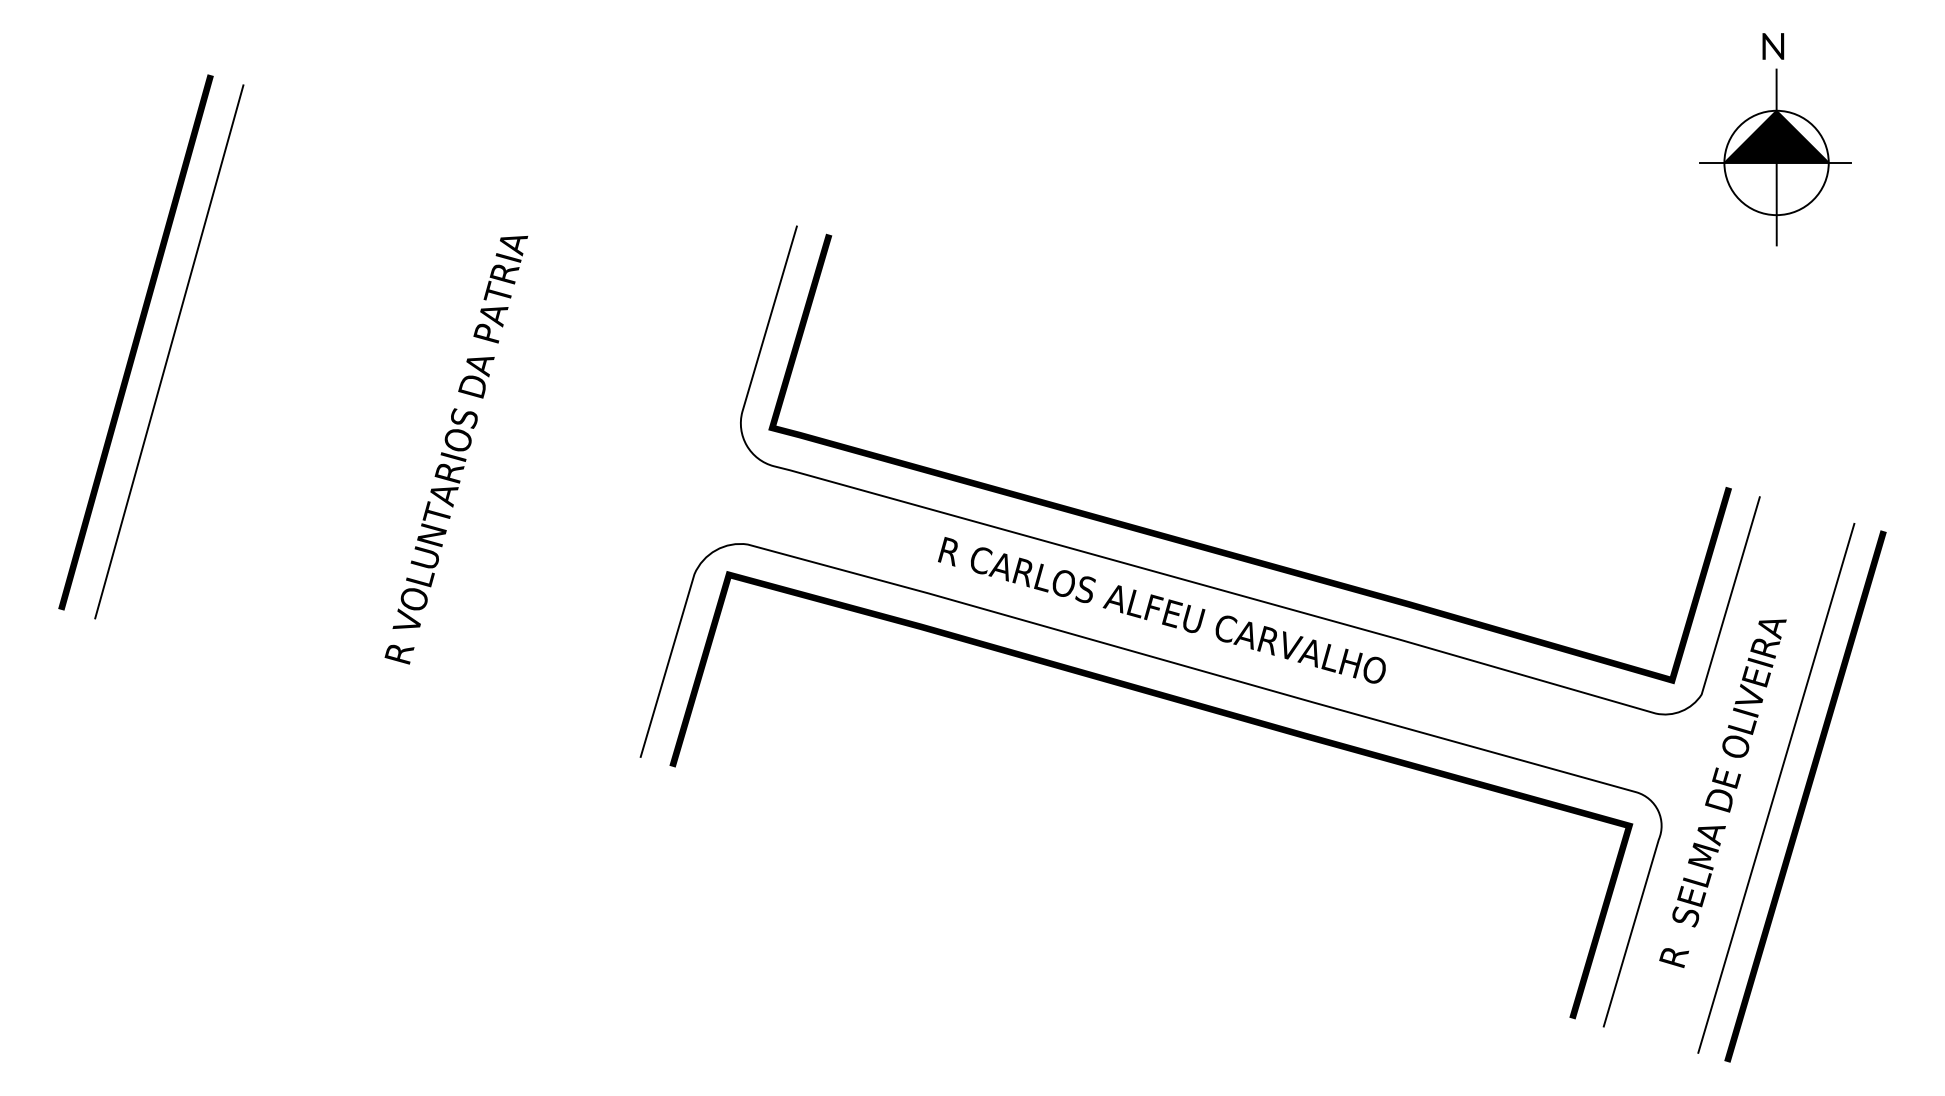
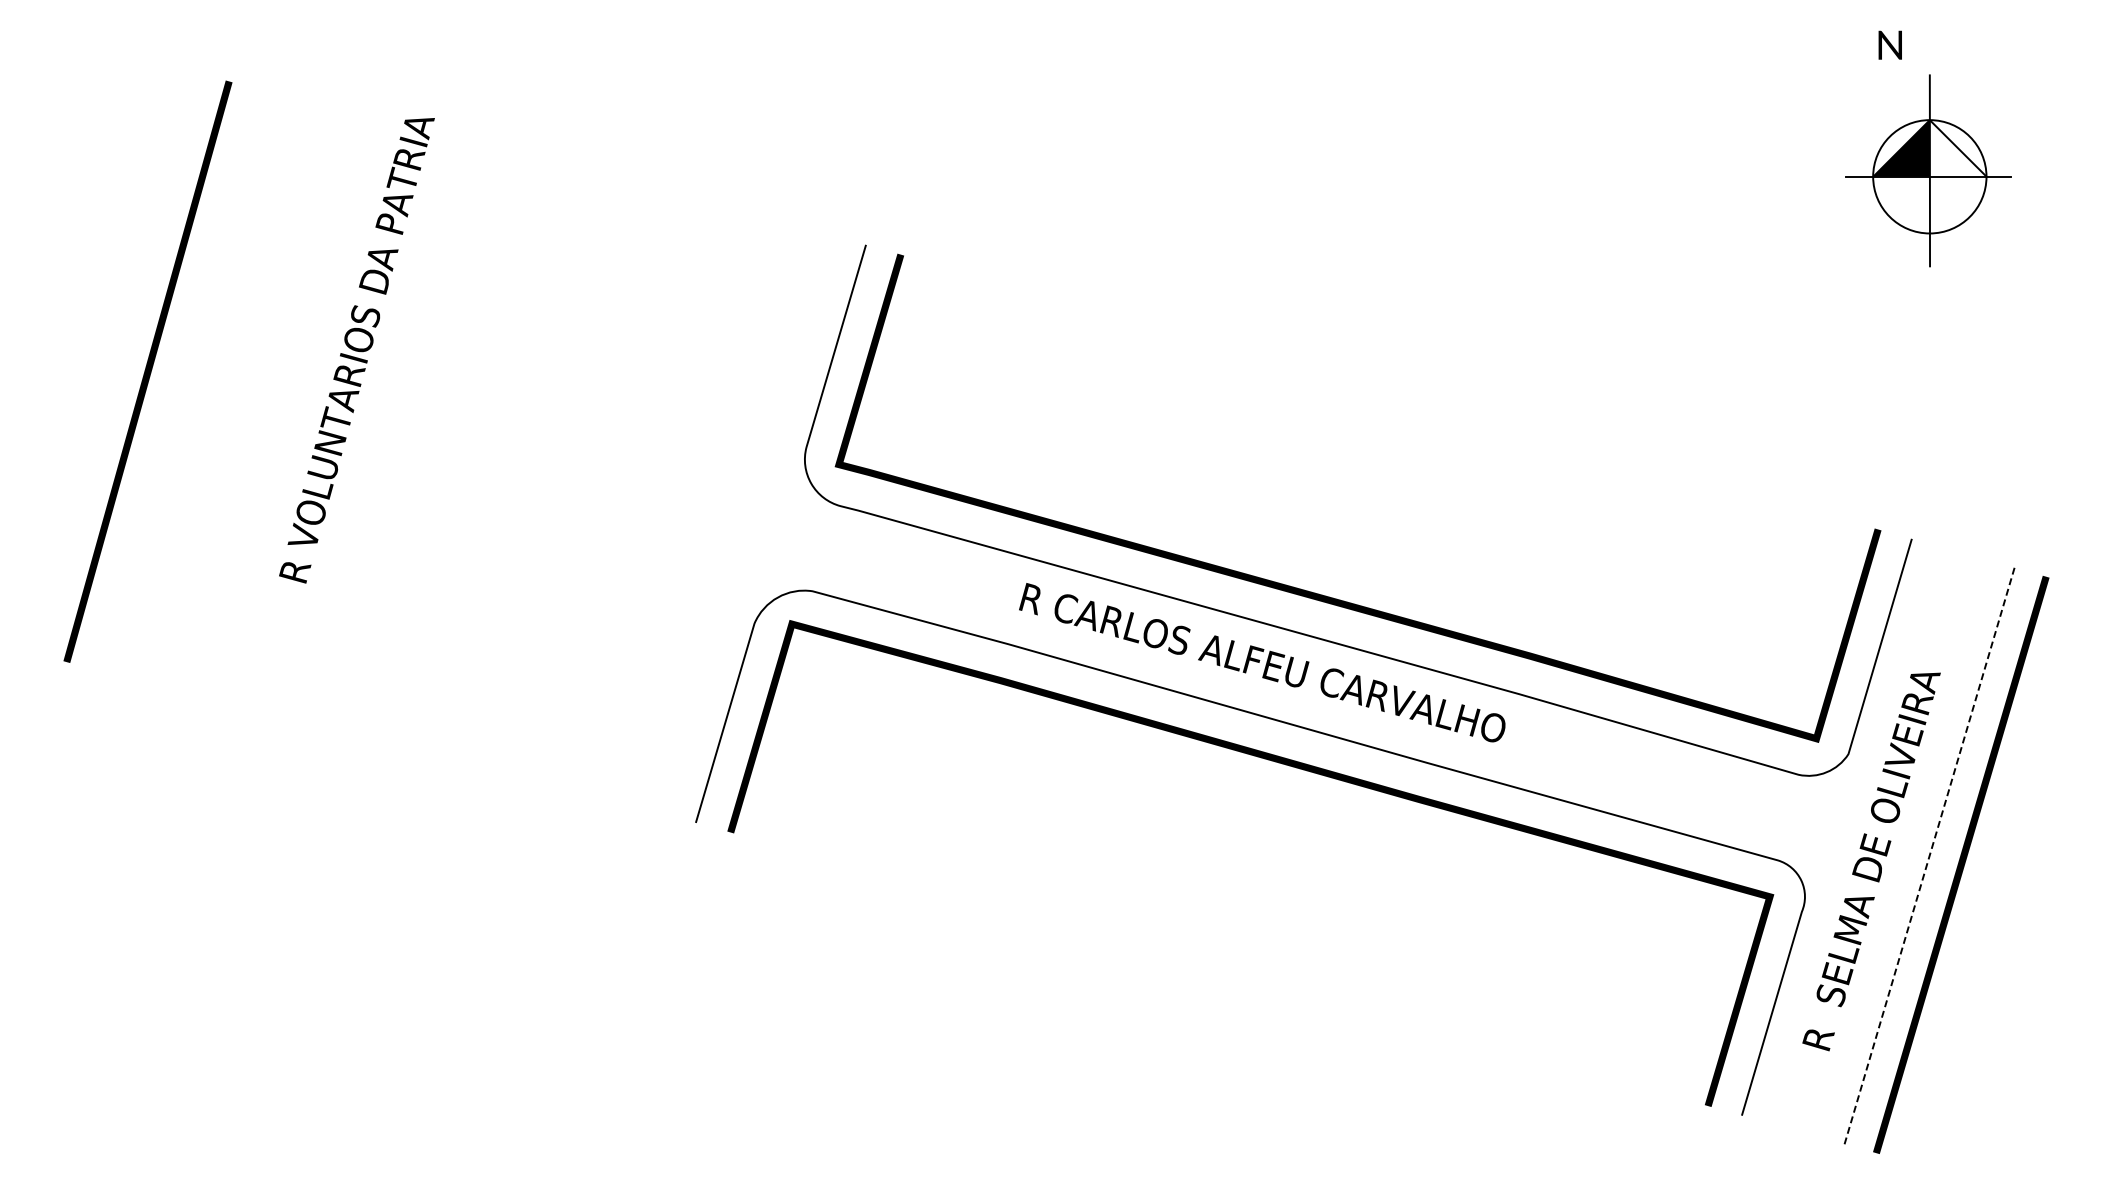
text: (1772, 45) -> (1889, 44), moved
fill: (1802, 136) -> (1957, 148), removed
line: (168, 351) -> (183, 381), removed
text: (455, 449) -> (356, 350), moved
line: (1776, 788) -> (1929, 856), solid -> dashed

